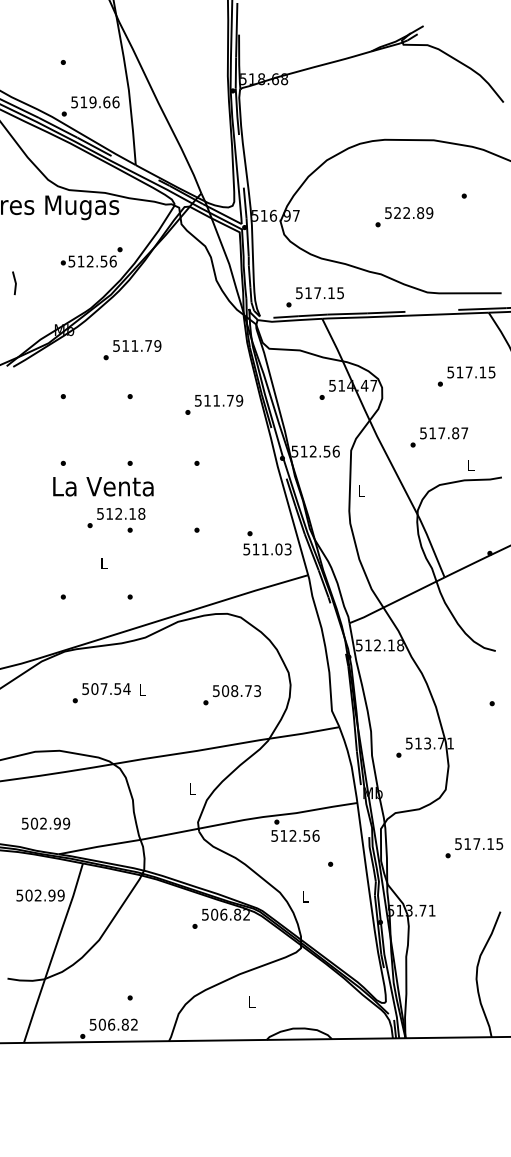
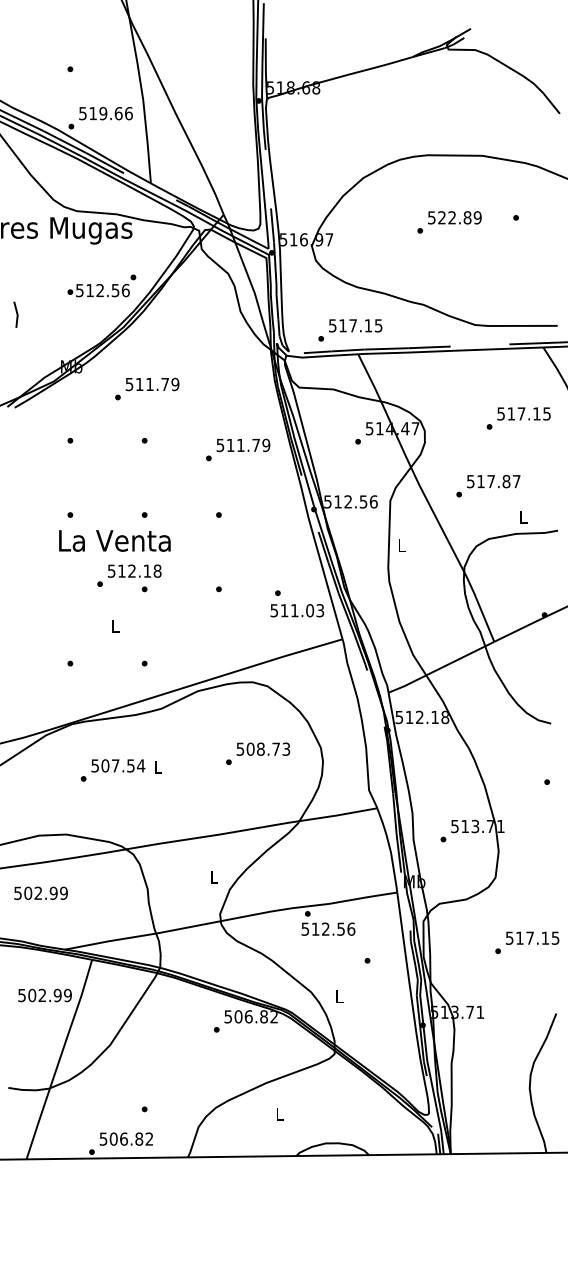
text: (404, 217) -> (449, 222), moved
text: (231, 695) -> (257, 754), moved
text: (45, 823) -> (40, 893), moved

